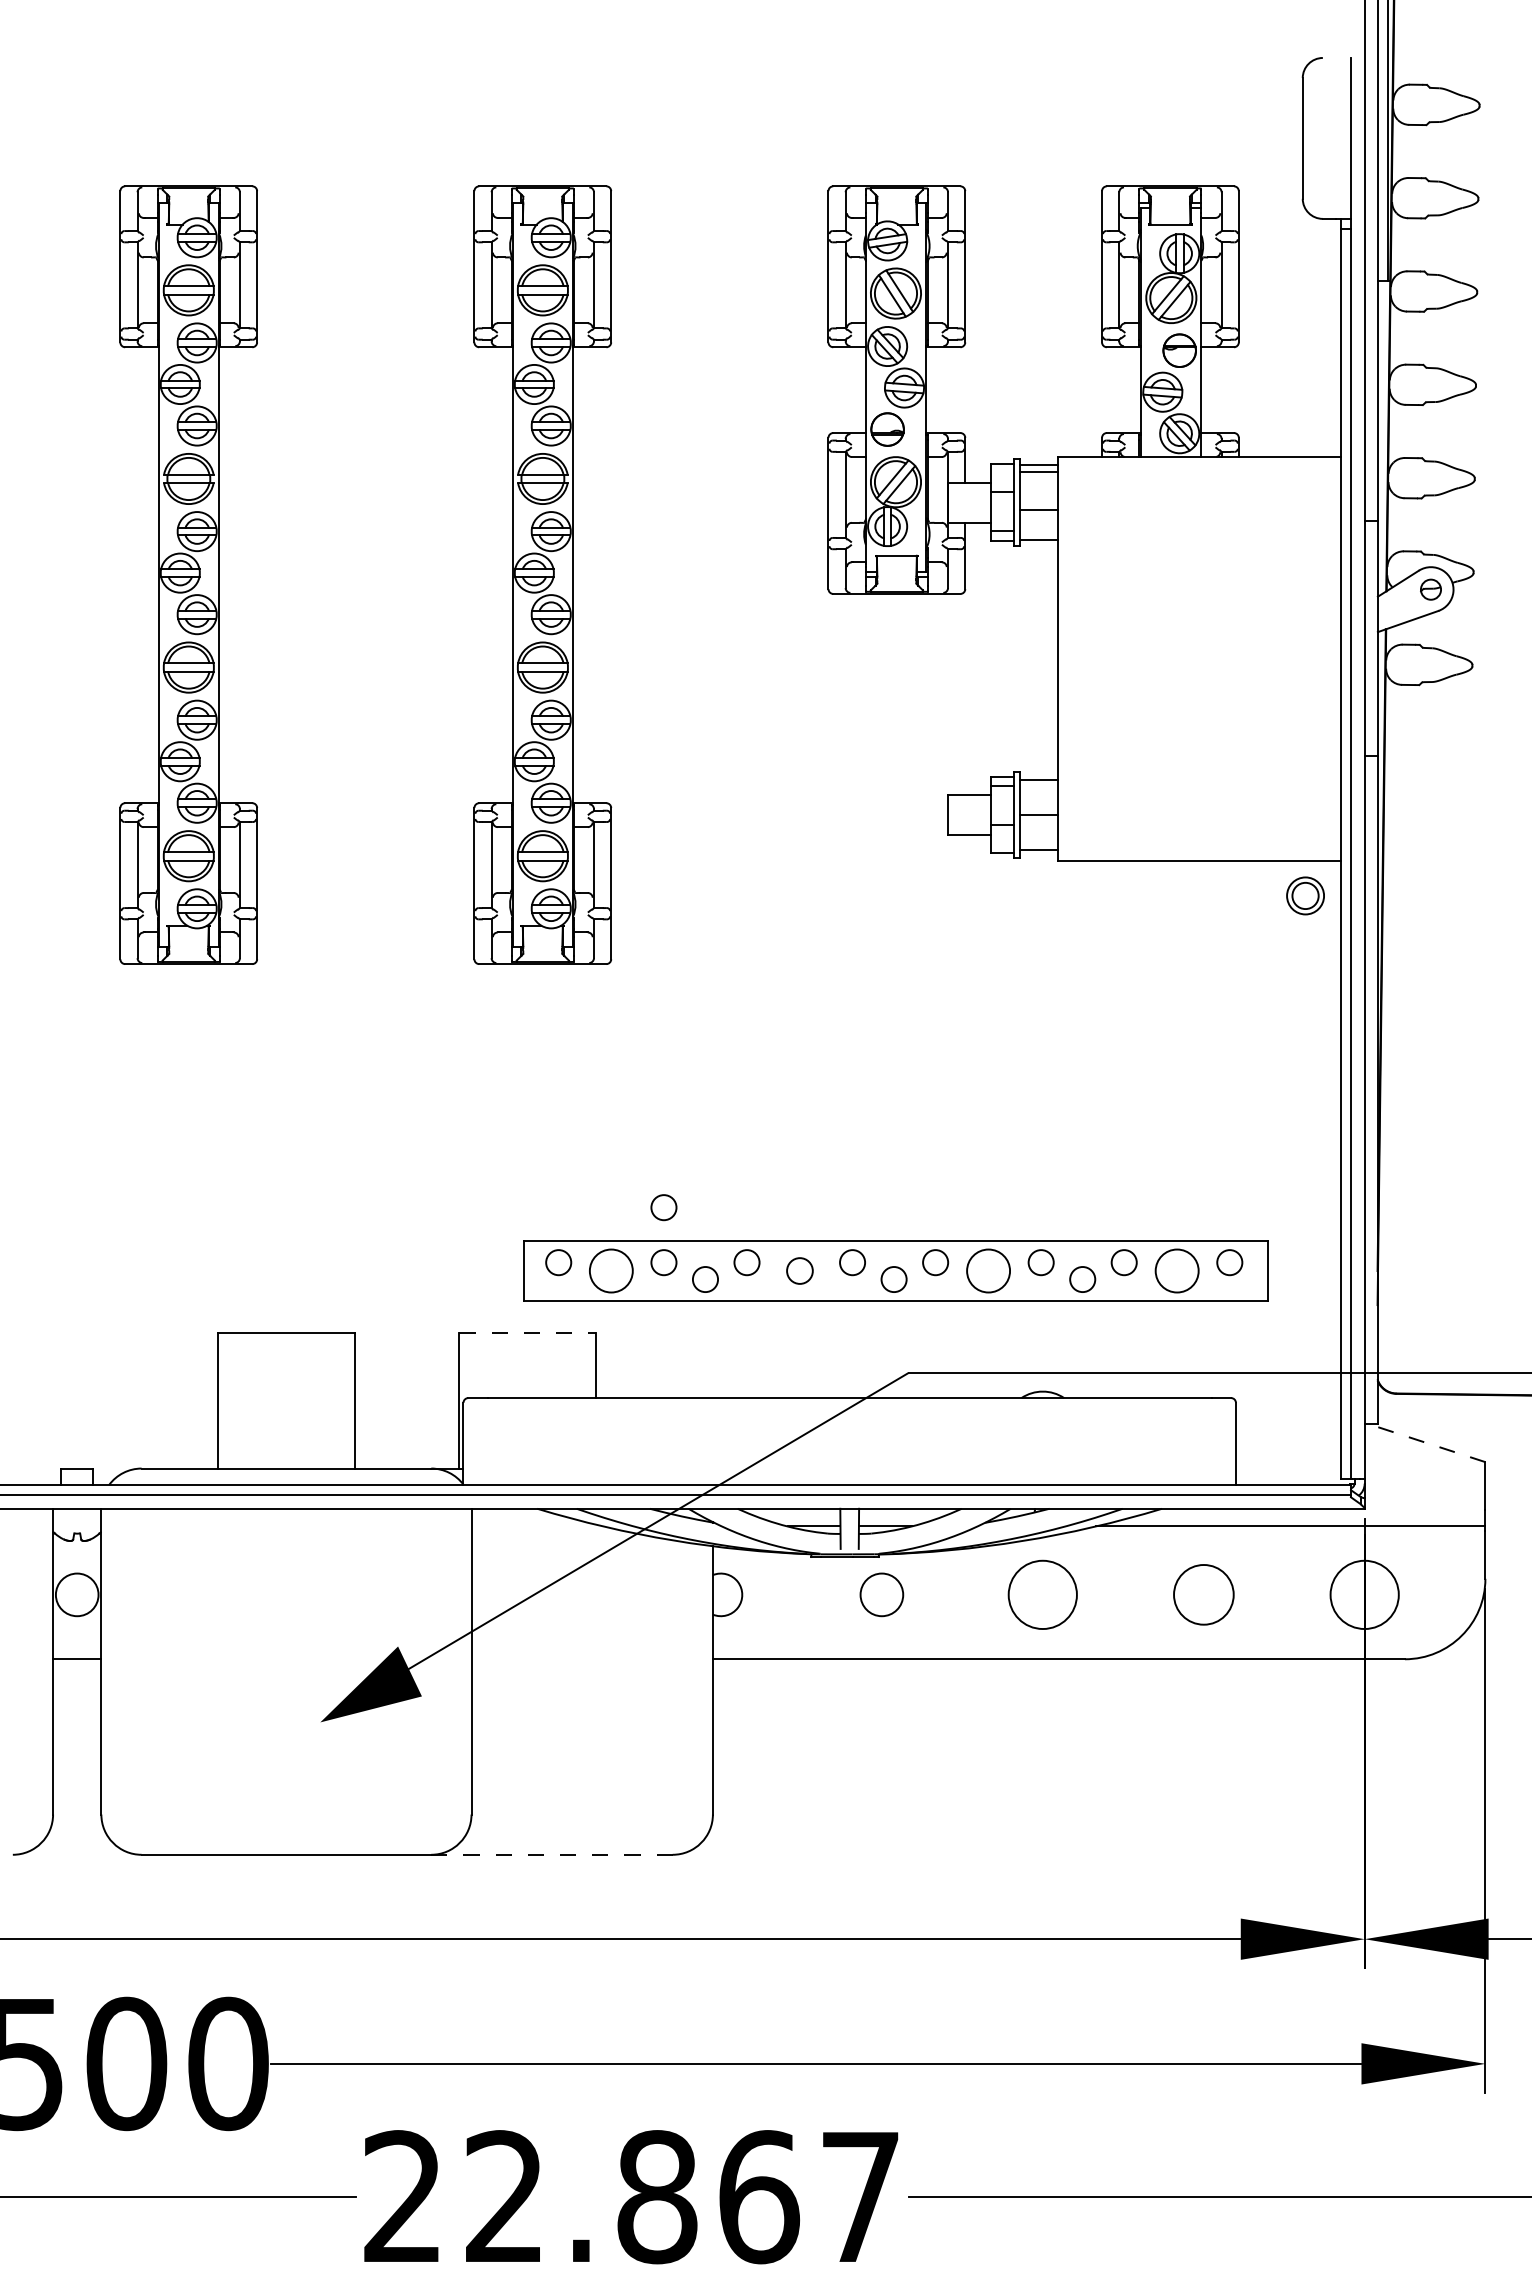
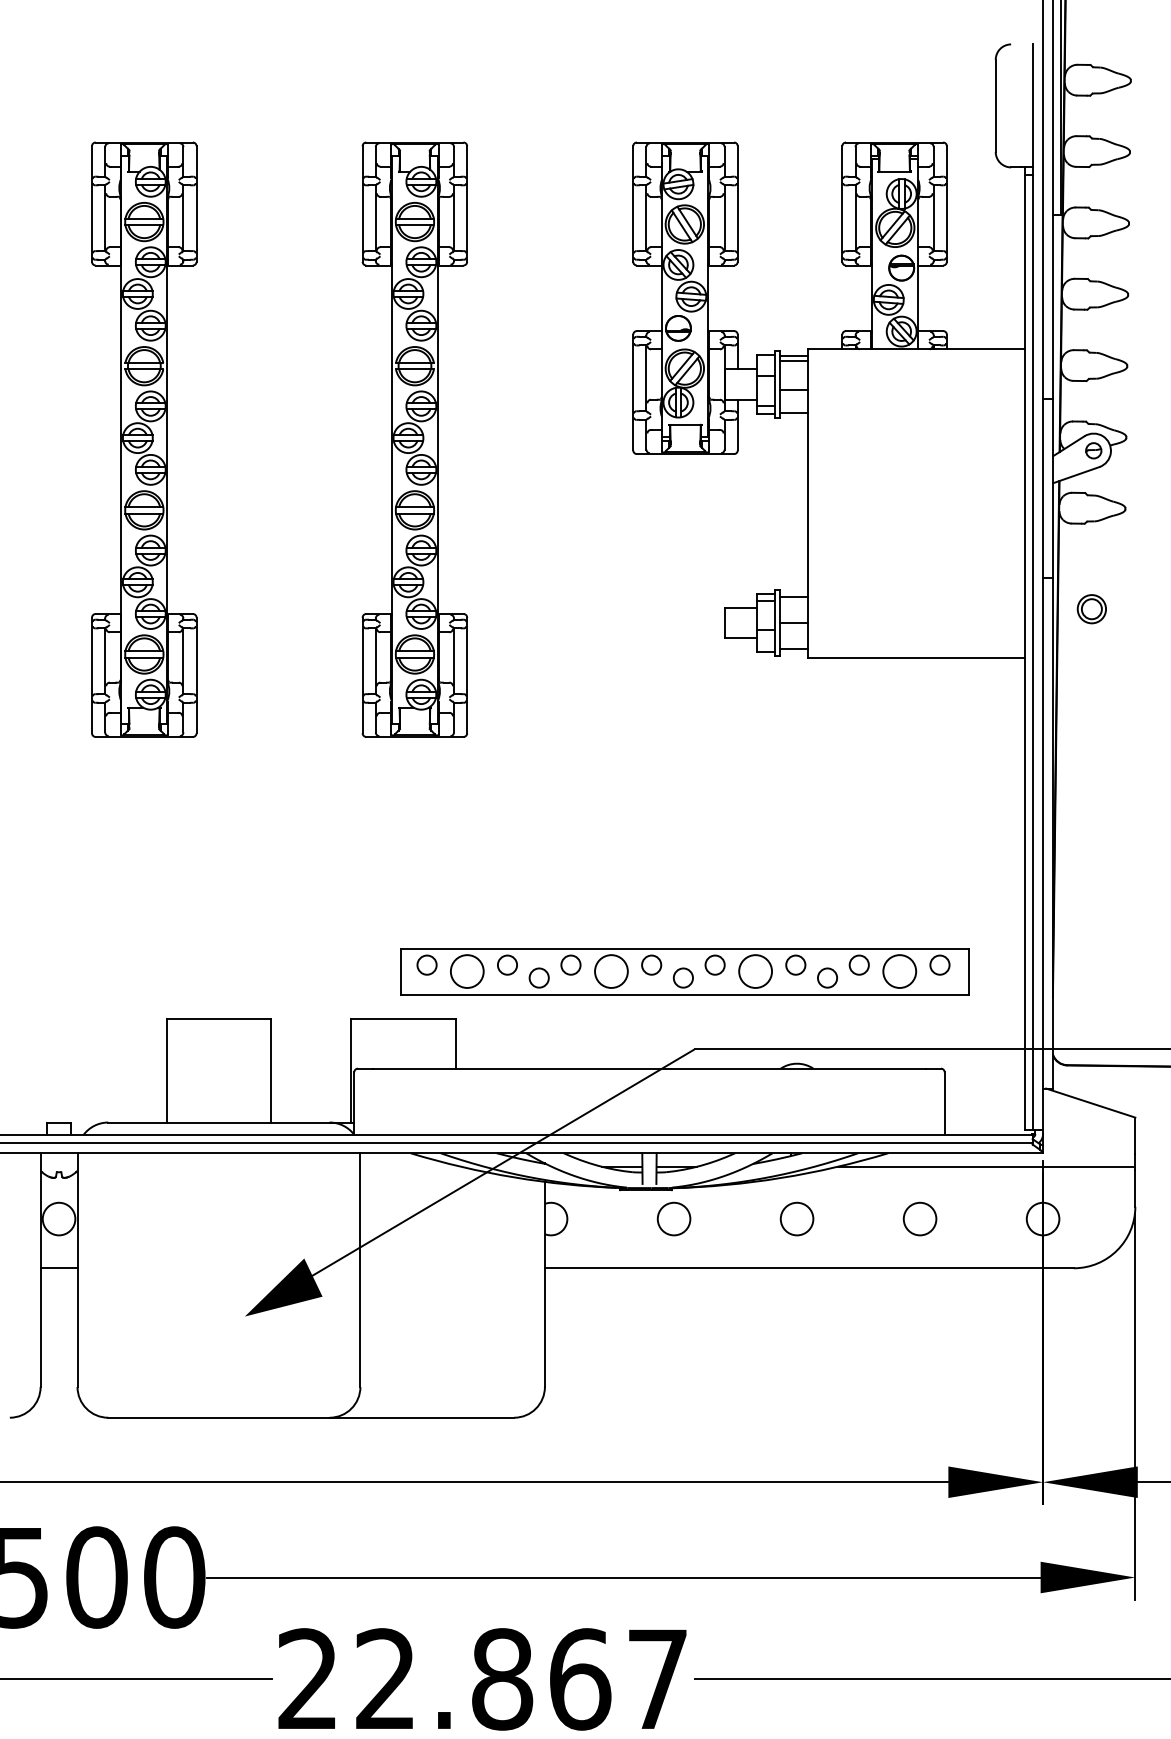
part: (1305, 895) -> (1091, 608), moved
circle: (663, 1207) -> (507, 923), removed
circle: (799, 1270) -> (611, 971), size x1.67
line: (528, 1333) -> (403, 1019), dashed -> solid
line: (1426, 1442) -> (1090, 1102), dashed -> solid
circle: (1042, 1594) -> (796, 1218), size x0.62
circle: (1203, 1594) -> (919, 1218), size x0.71
circle: (1364, 1594) -> (1042, 1218), size x0.62
line: (551, 1854) -> (421, 1417), dashed -> solid

